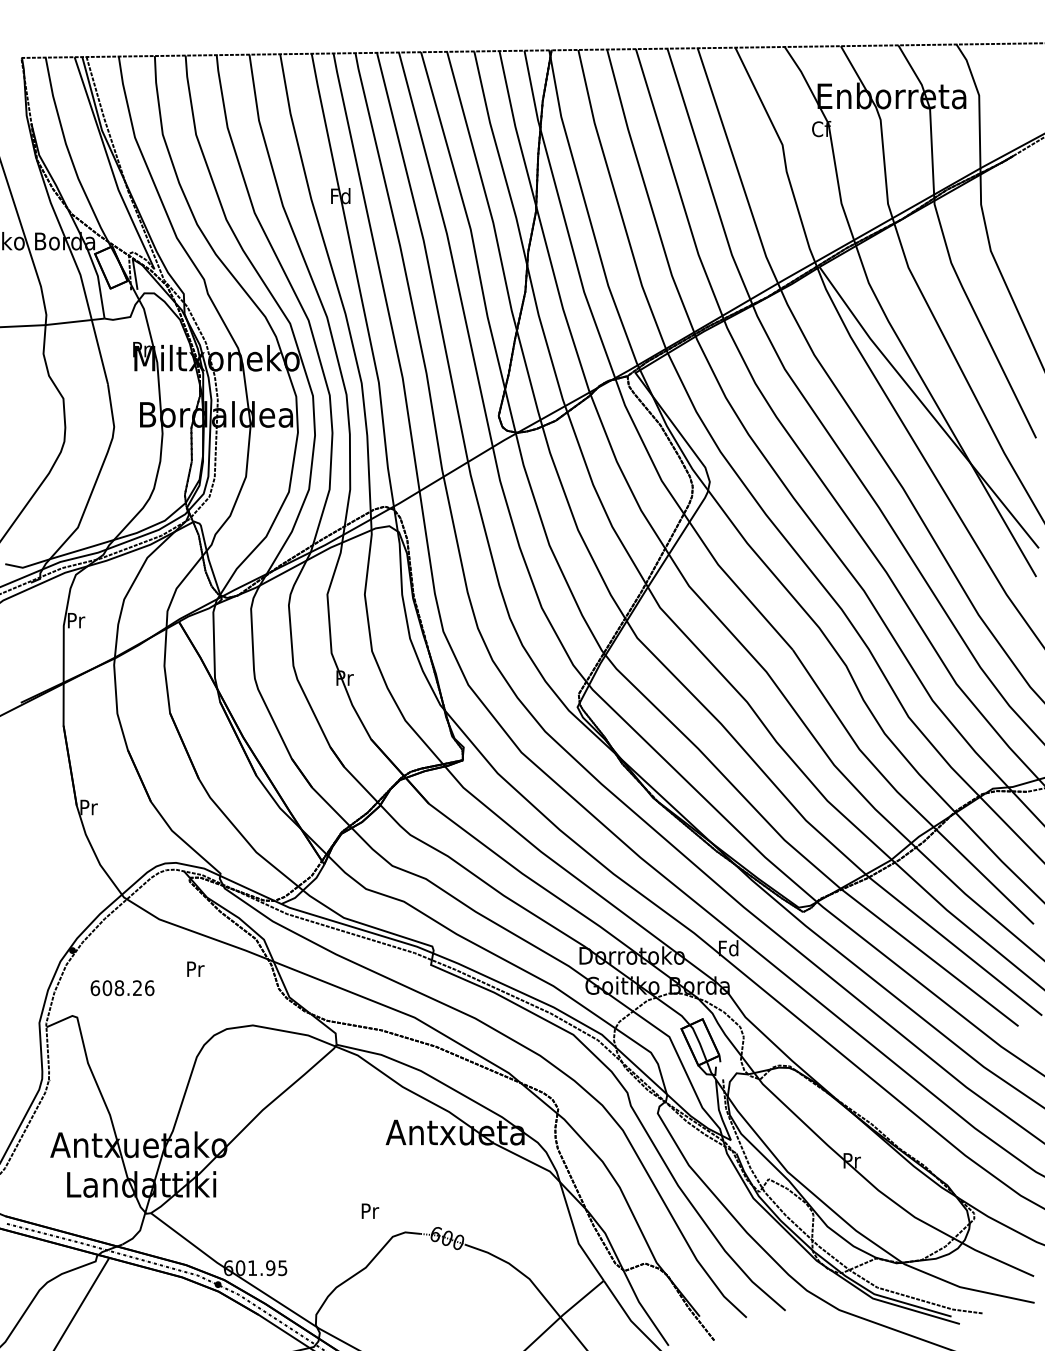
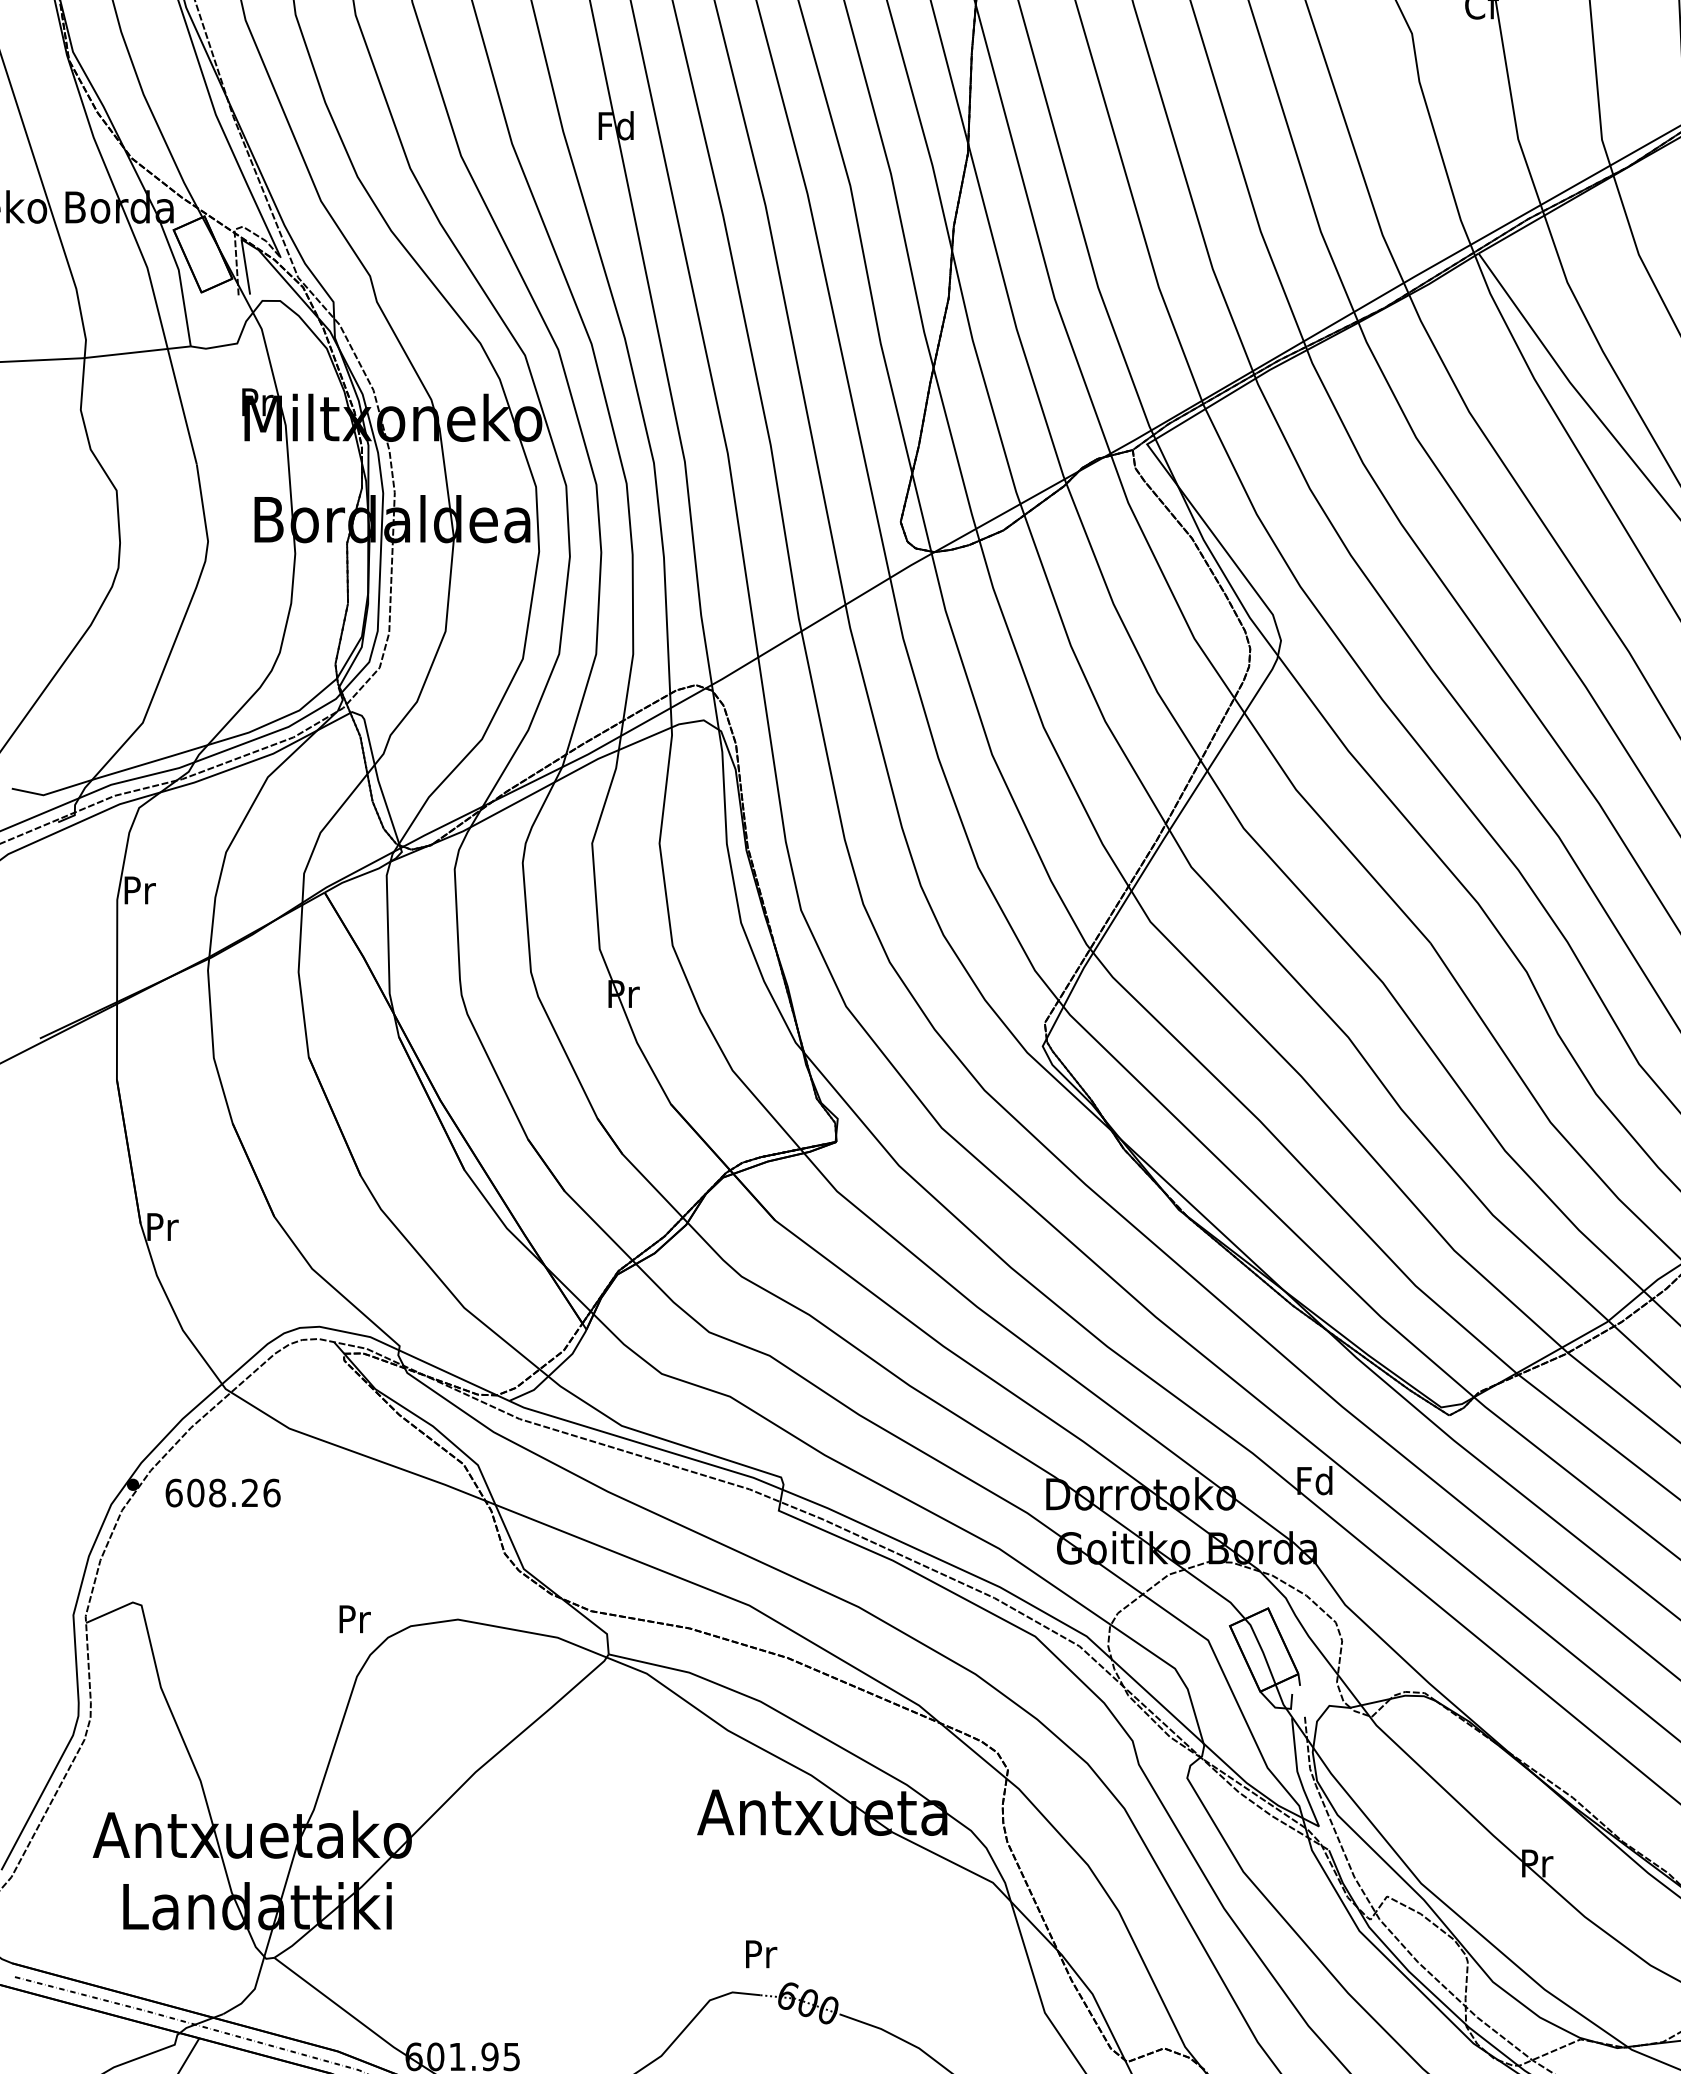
text: (195, 968) -> (354, 1617), moved
text: (122, 988) -> (223, 1493), moved
text: (370, 1210) -> (761, 1952), moved

